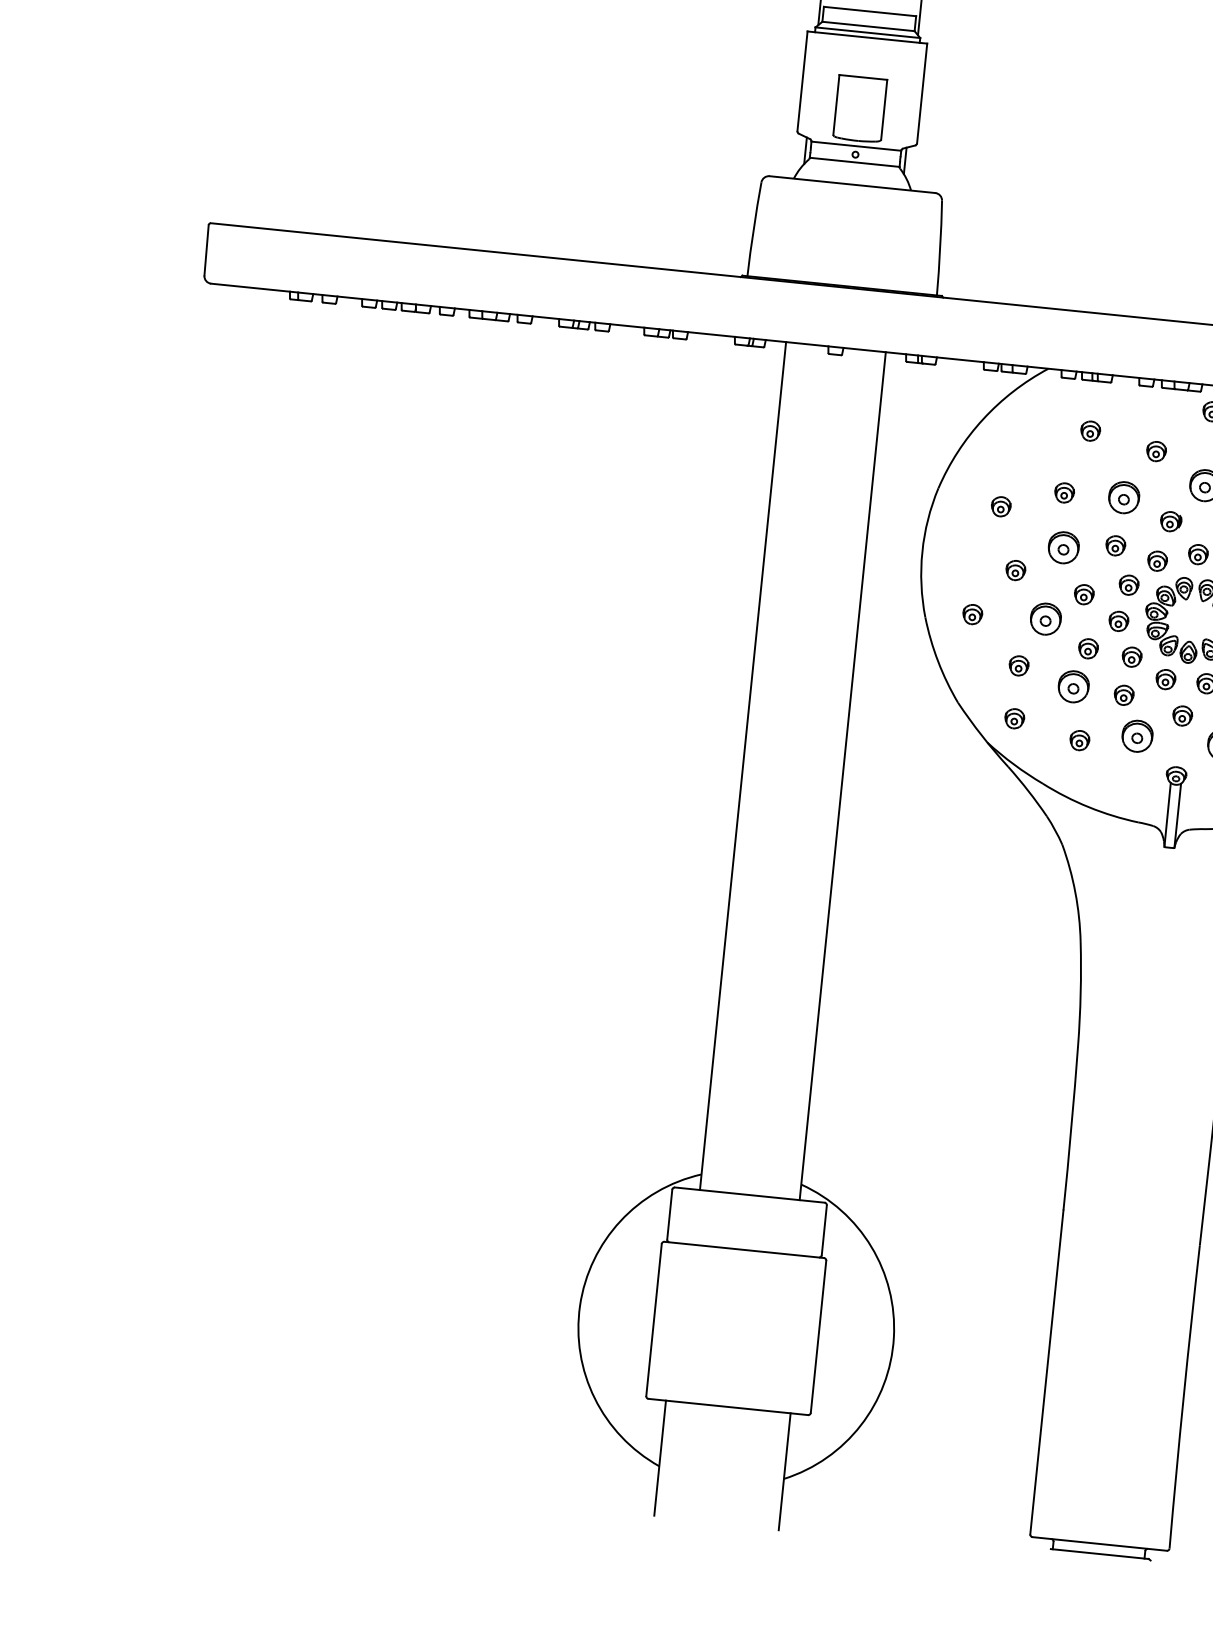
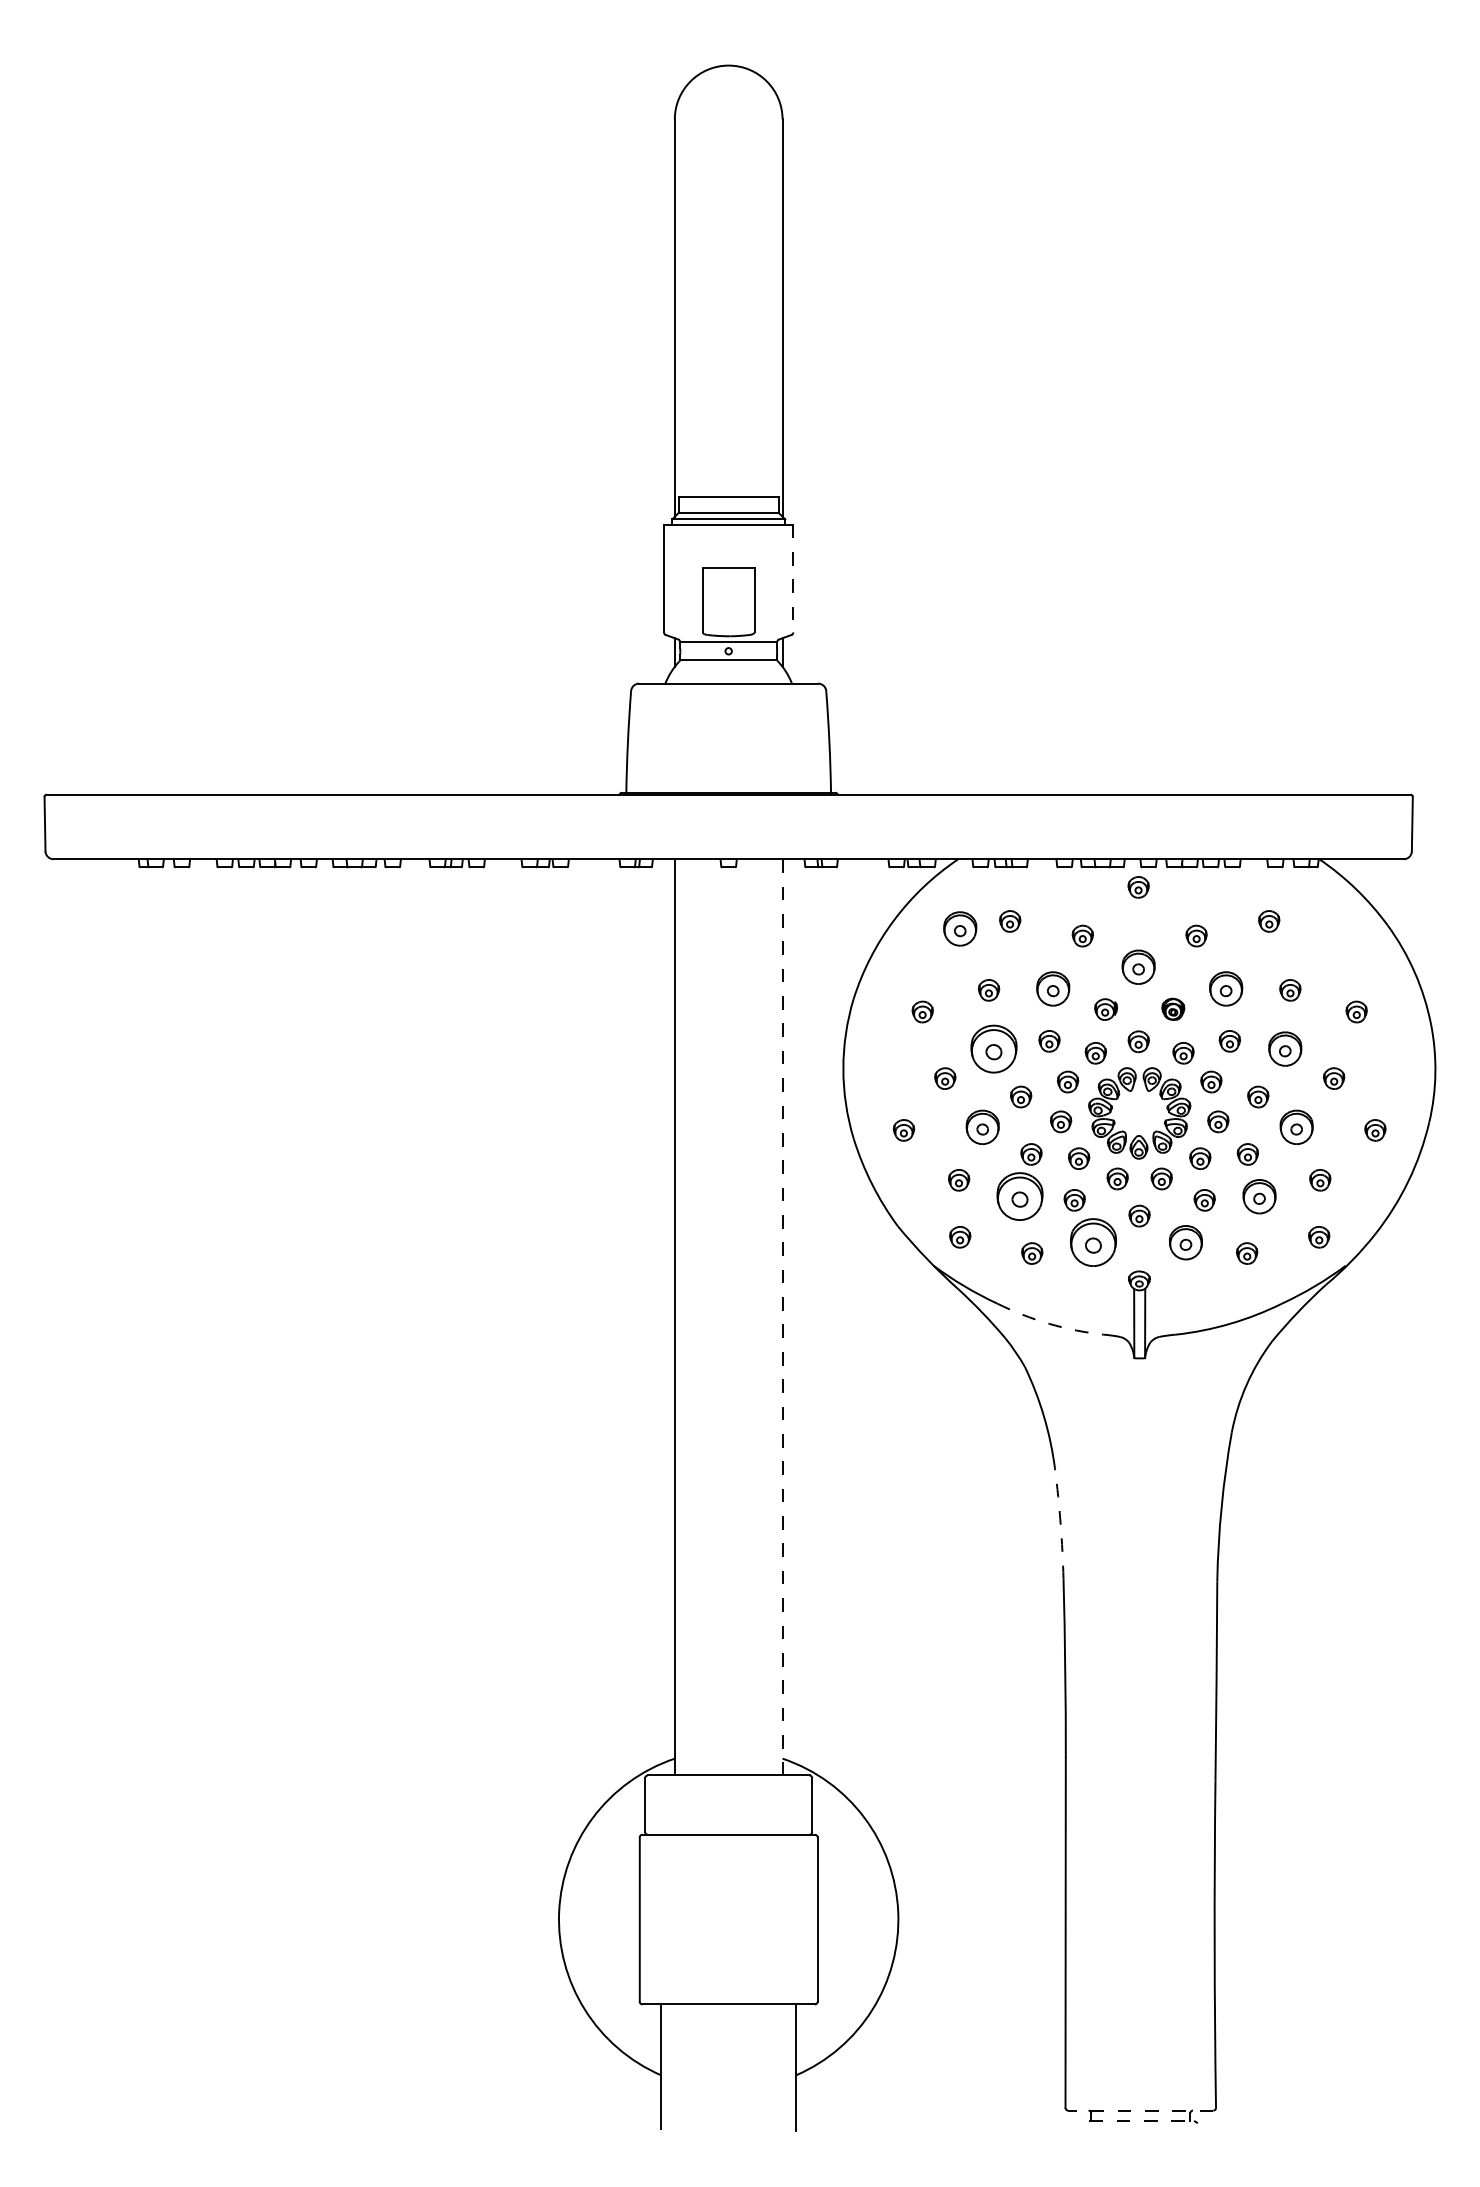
line: (922, 93) -> (793, 578), solid -> dashed
part: (1043, 433) -> (960, 928), added
part: (1064, 547) -> (994, 1048), size x1.4
part: (1073, 686) -> (1019, 1196), size x1.4
part: (1137, 736) -> (1093, 1242), size x1.4
line: (842, 776) -> (782, 1317), solid -> dashed
arc: (1089, 806) -> (1049, 1323), solid -> dashed
arc: (1080, 993) -> (1060, 1523), solid -> dashed
line: (1099, 1543) -> (1140, 2110), solid -> dashed
line: (1100, 1554) -> (1142, 2121), solid -> dashed

